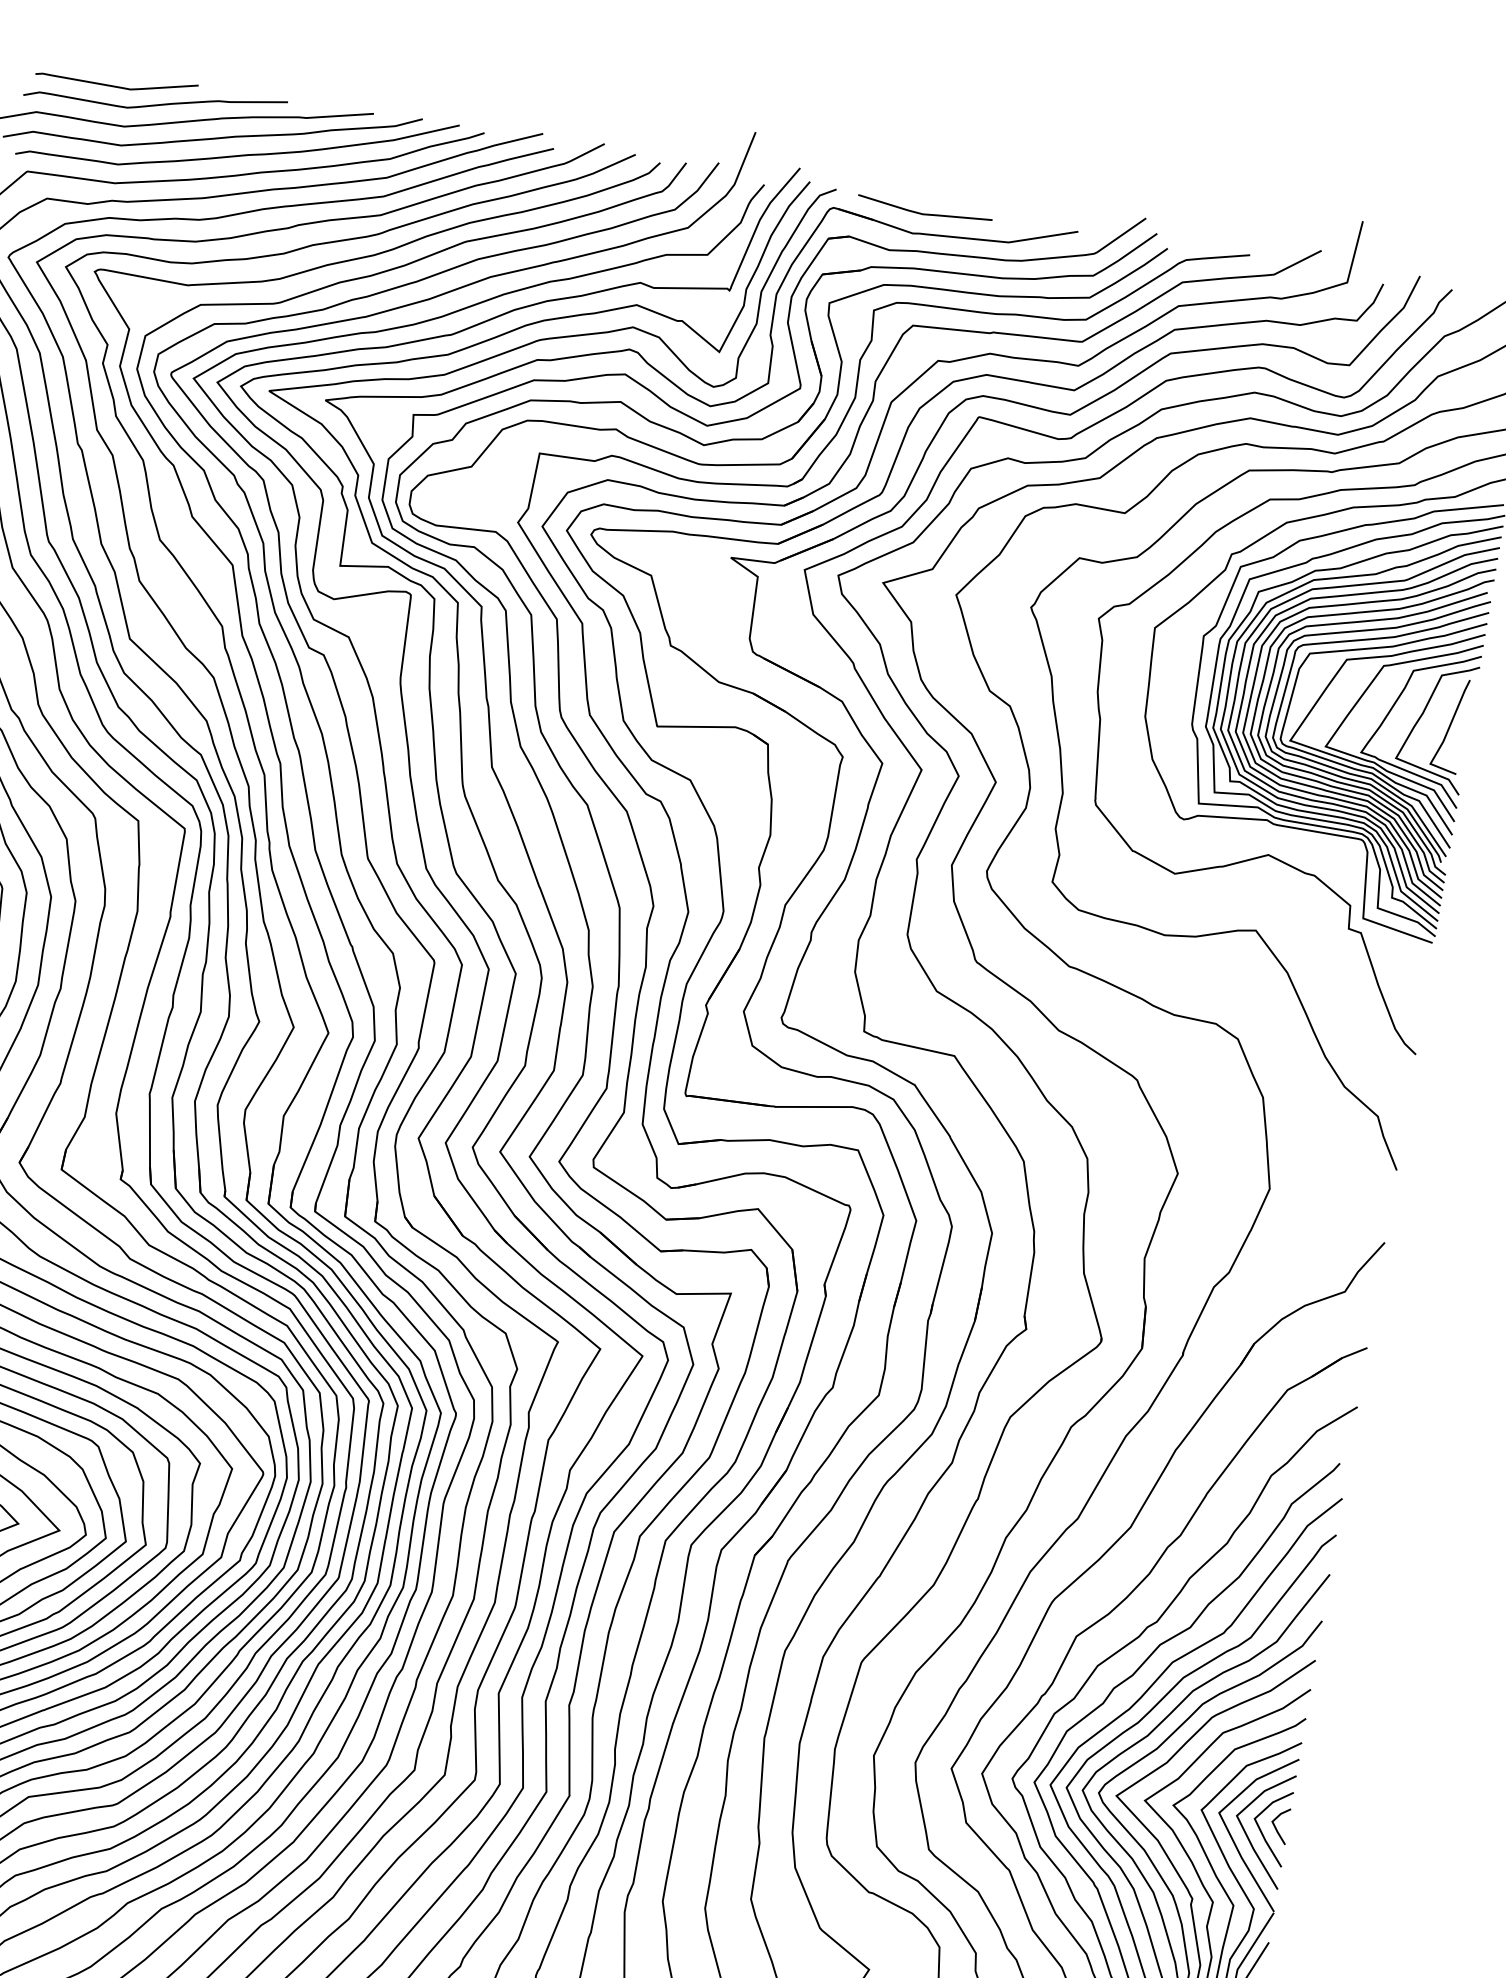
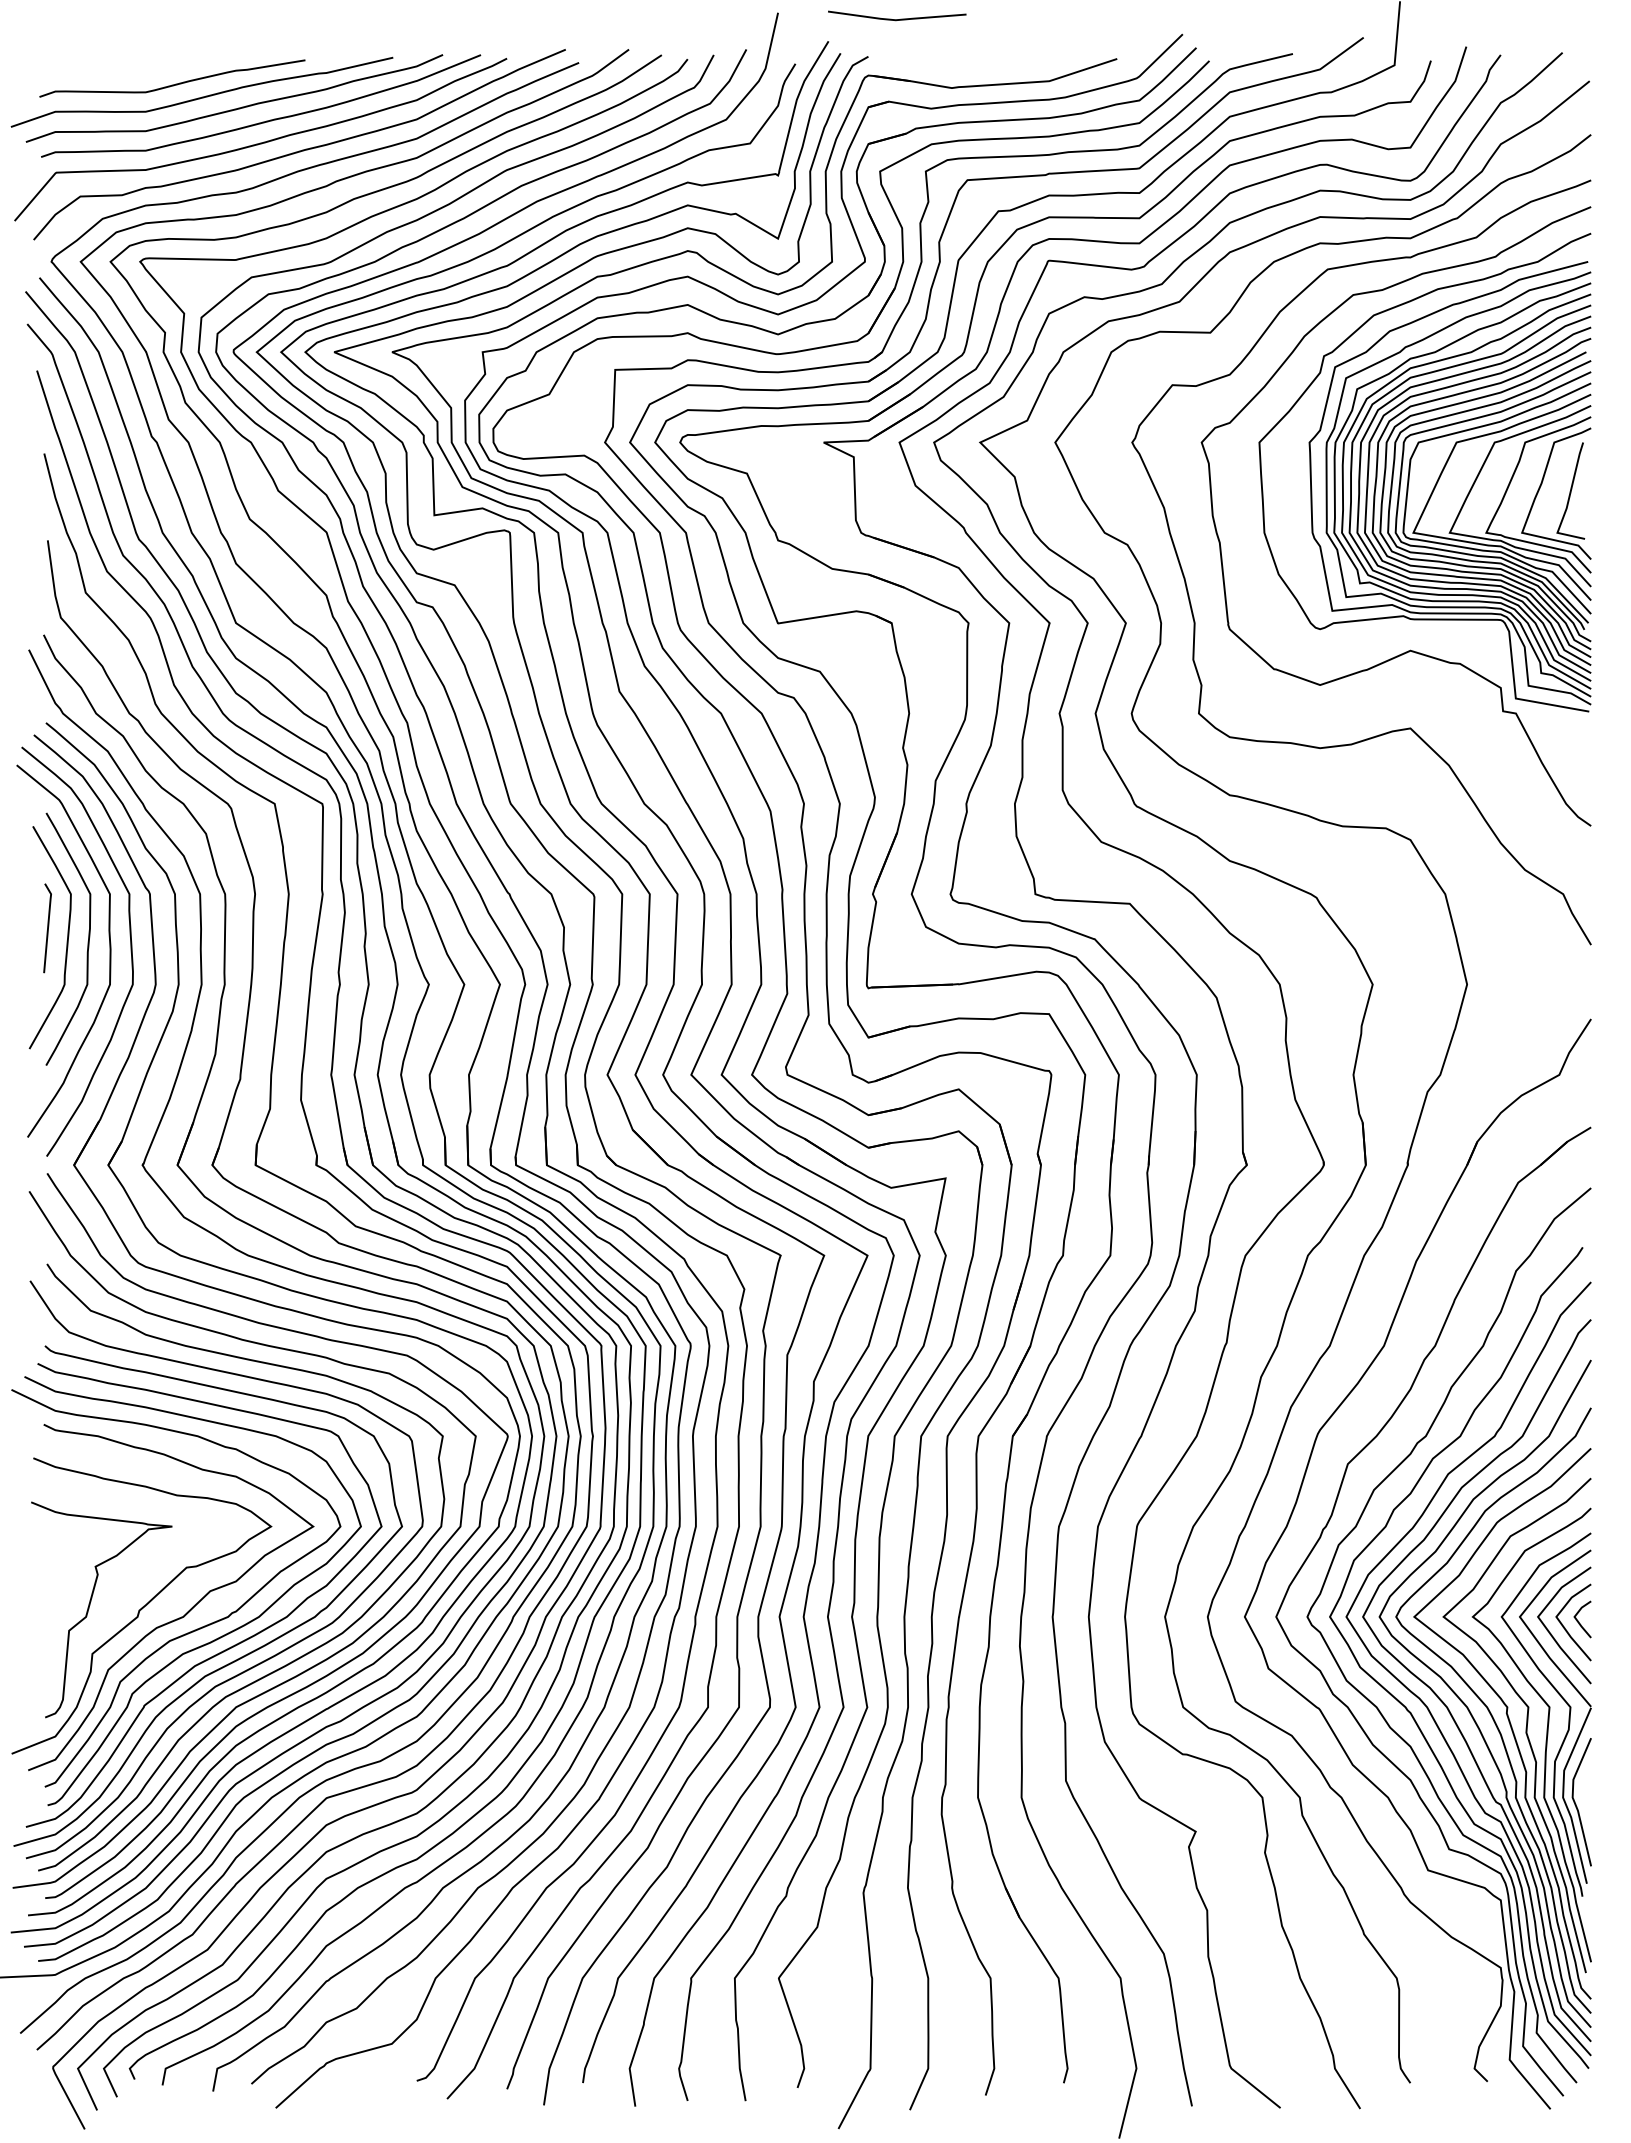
curve: (115, 85) -> (130, 72), removed
line: (924, 213) -> (897, 19), moved

